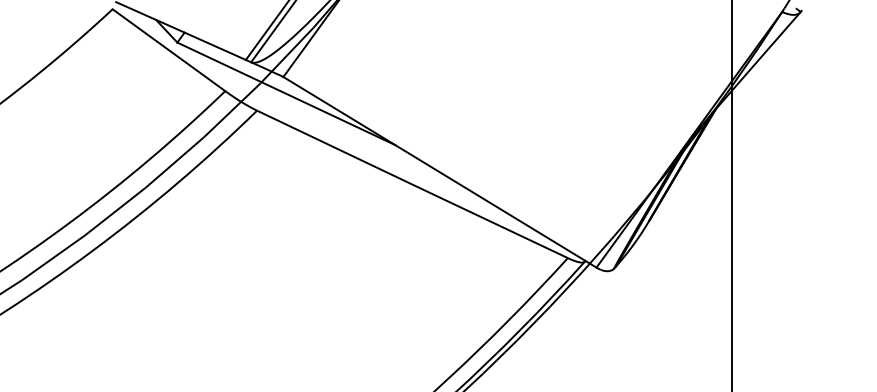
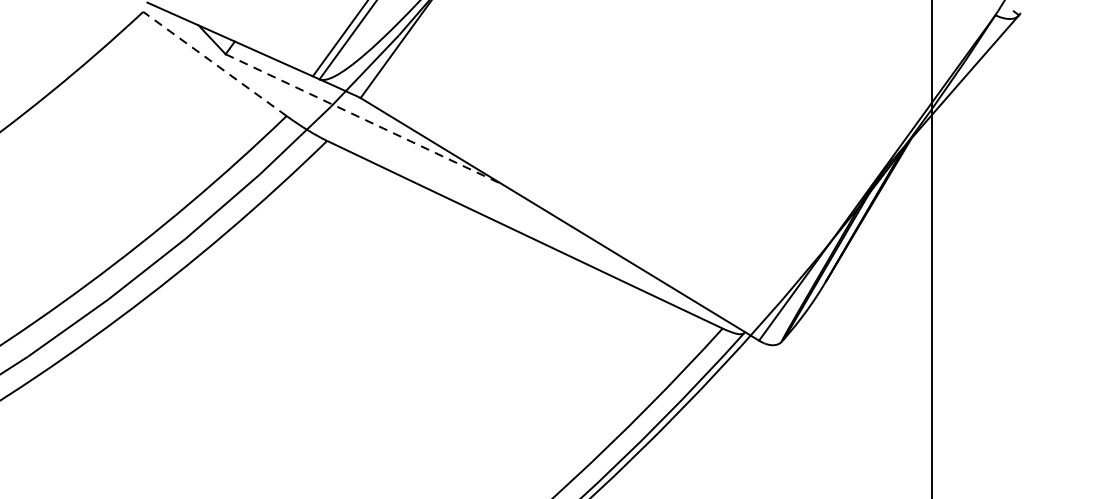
line: (168, 50) -> (214, 64), solid -> dashed
line: (286, 94) -> (364, 120), solid -> dashed

